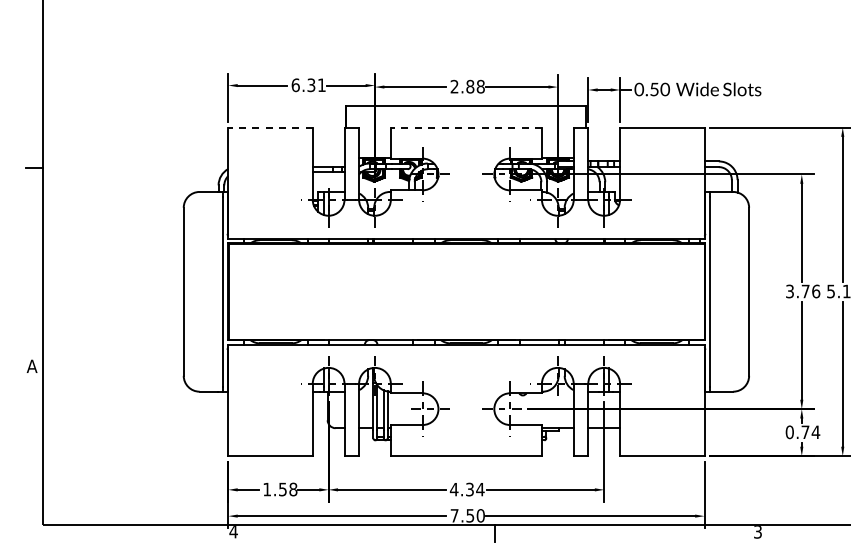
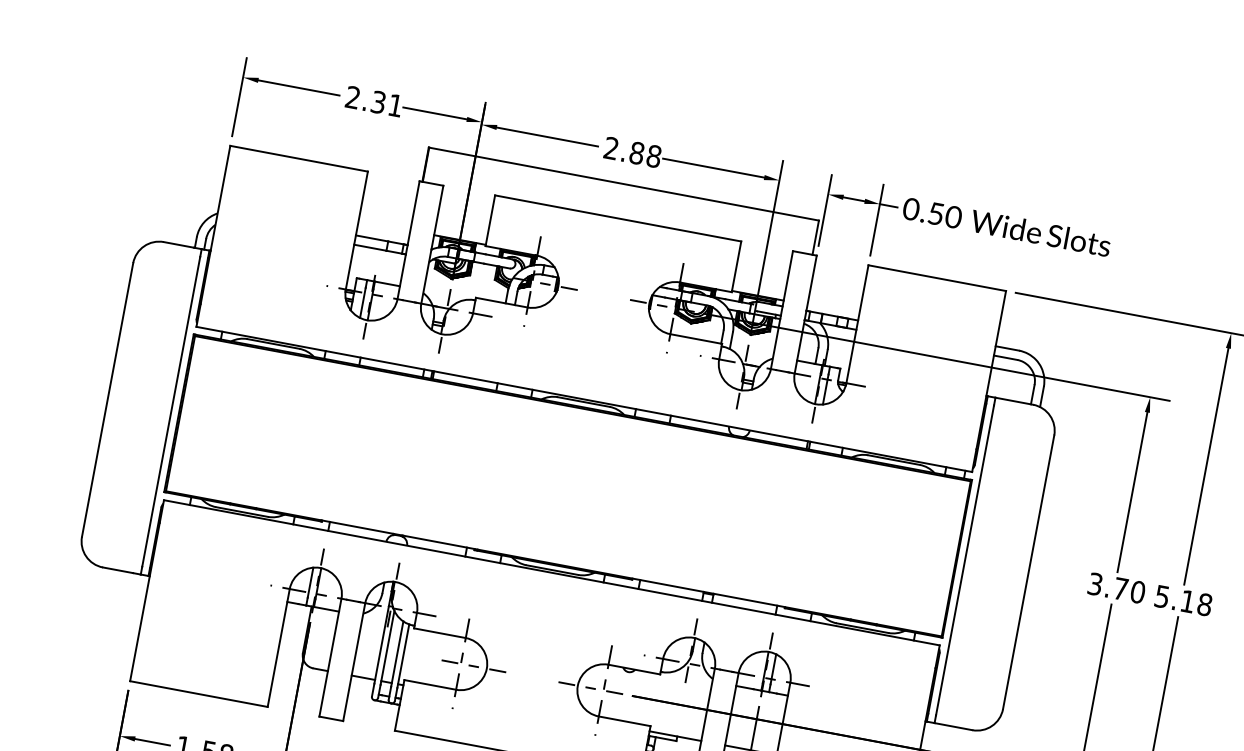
text: (295, 85) -> (352, 97), 6.31 -> 2.31
line: (270, 127) -> (299, 158), dashed -> solid
line: (466, 127) -> (618, 218), dashed -> solid
text: (816, 291) -> (1138, 592), 3.76 -> 3.70

